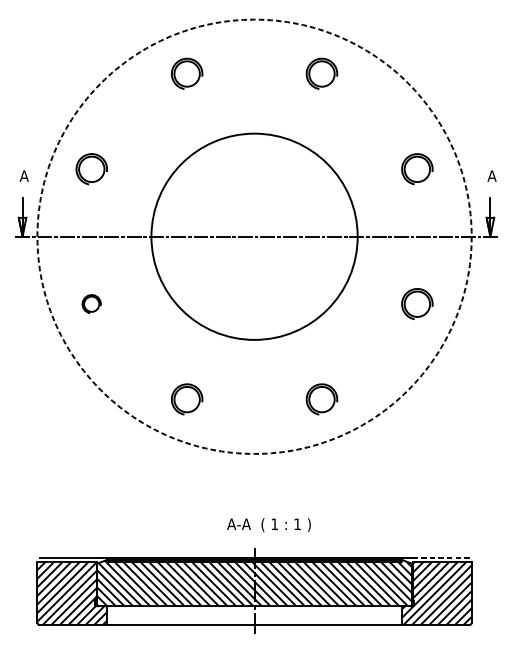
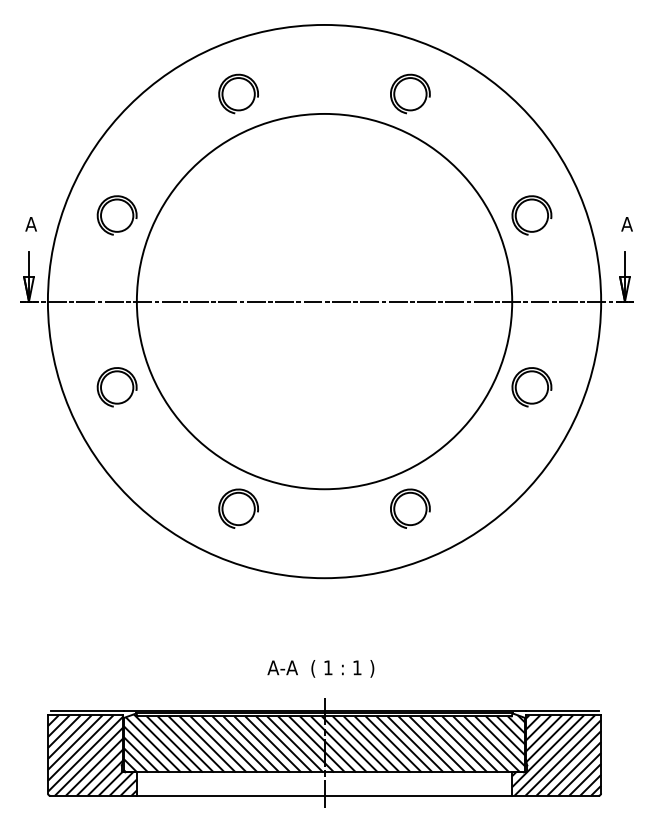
circle: (254, 236) -> (324, 301), dashed -> solid
circle: (254, 236) -> (324, 301), size x1.43
part: (91, 304) -> (116, 387), size x1.67
text: (268, 524) -> (320, 668), moved
line: (441, 557) -> (562, 710), dashed -> solid

